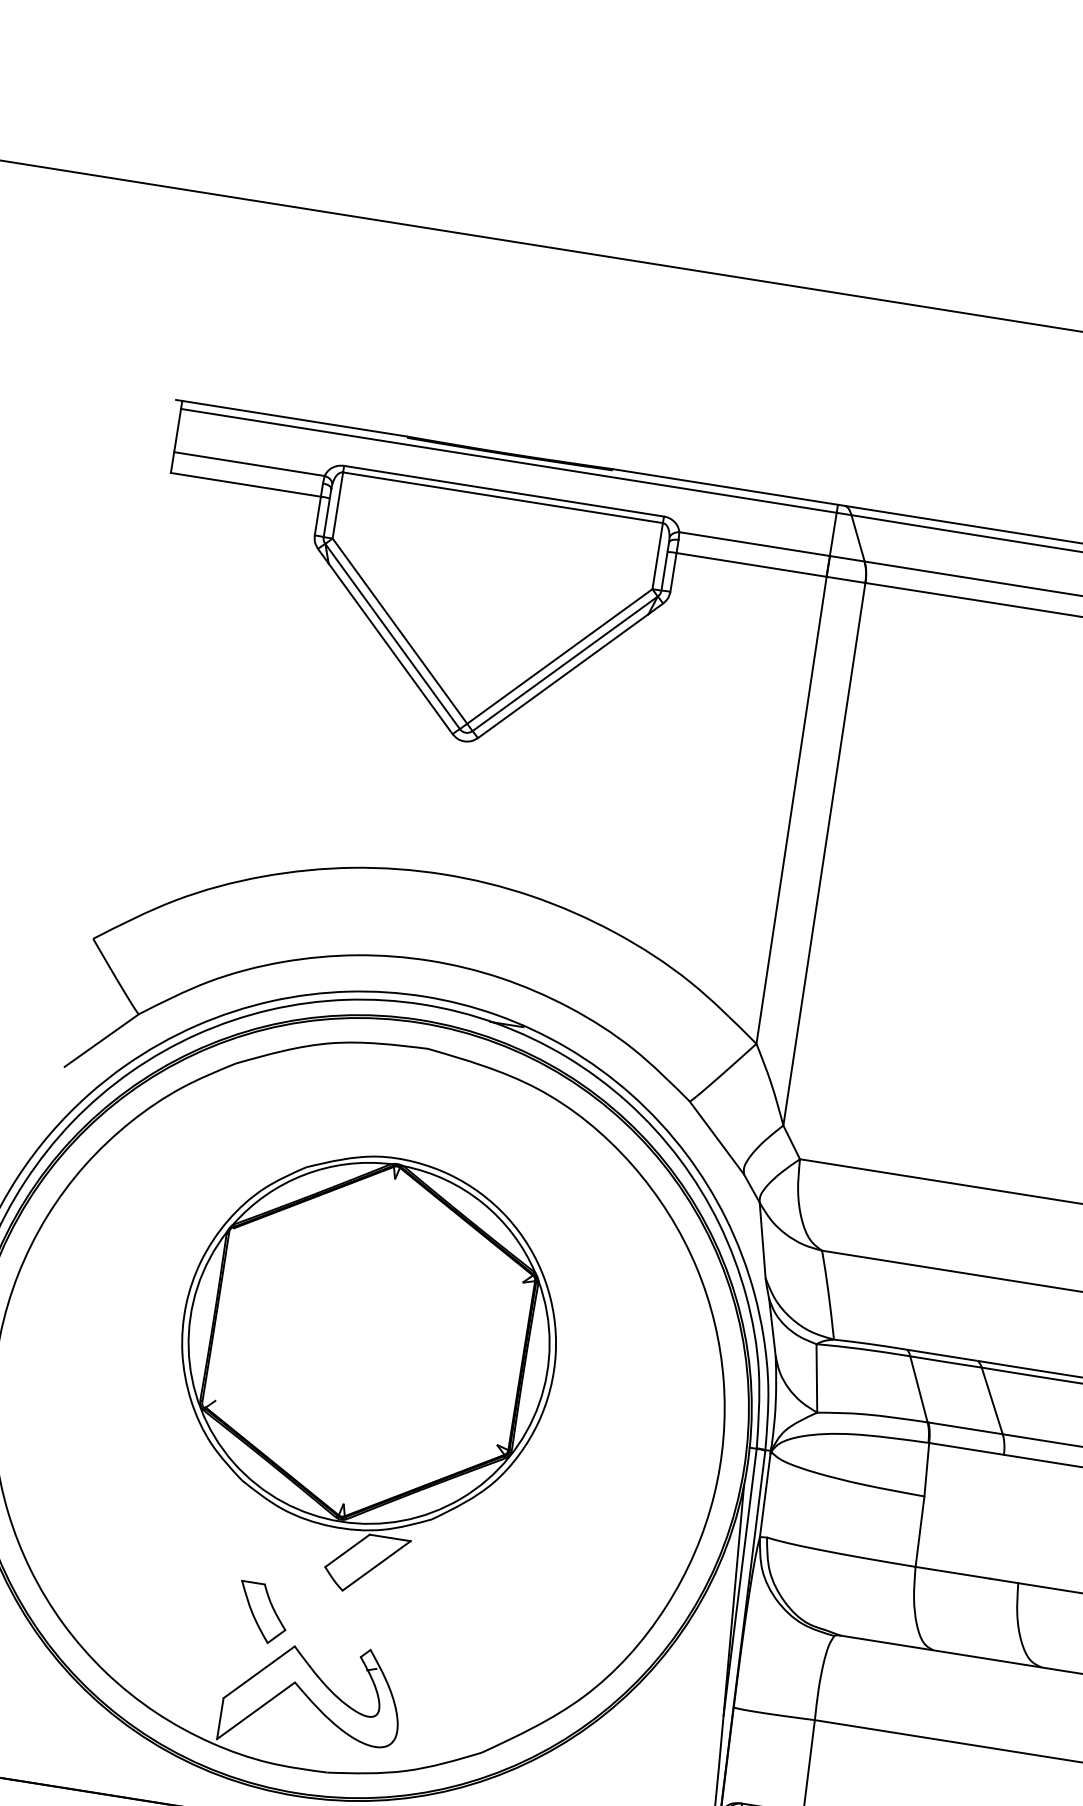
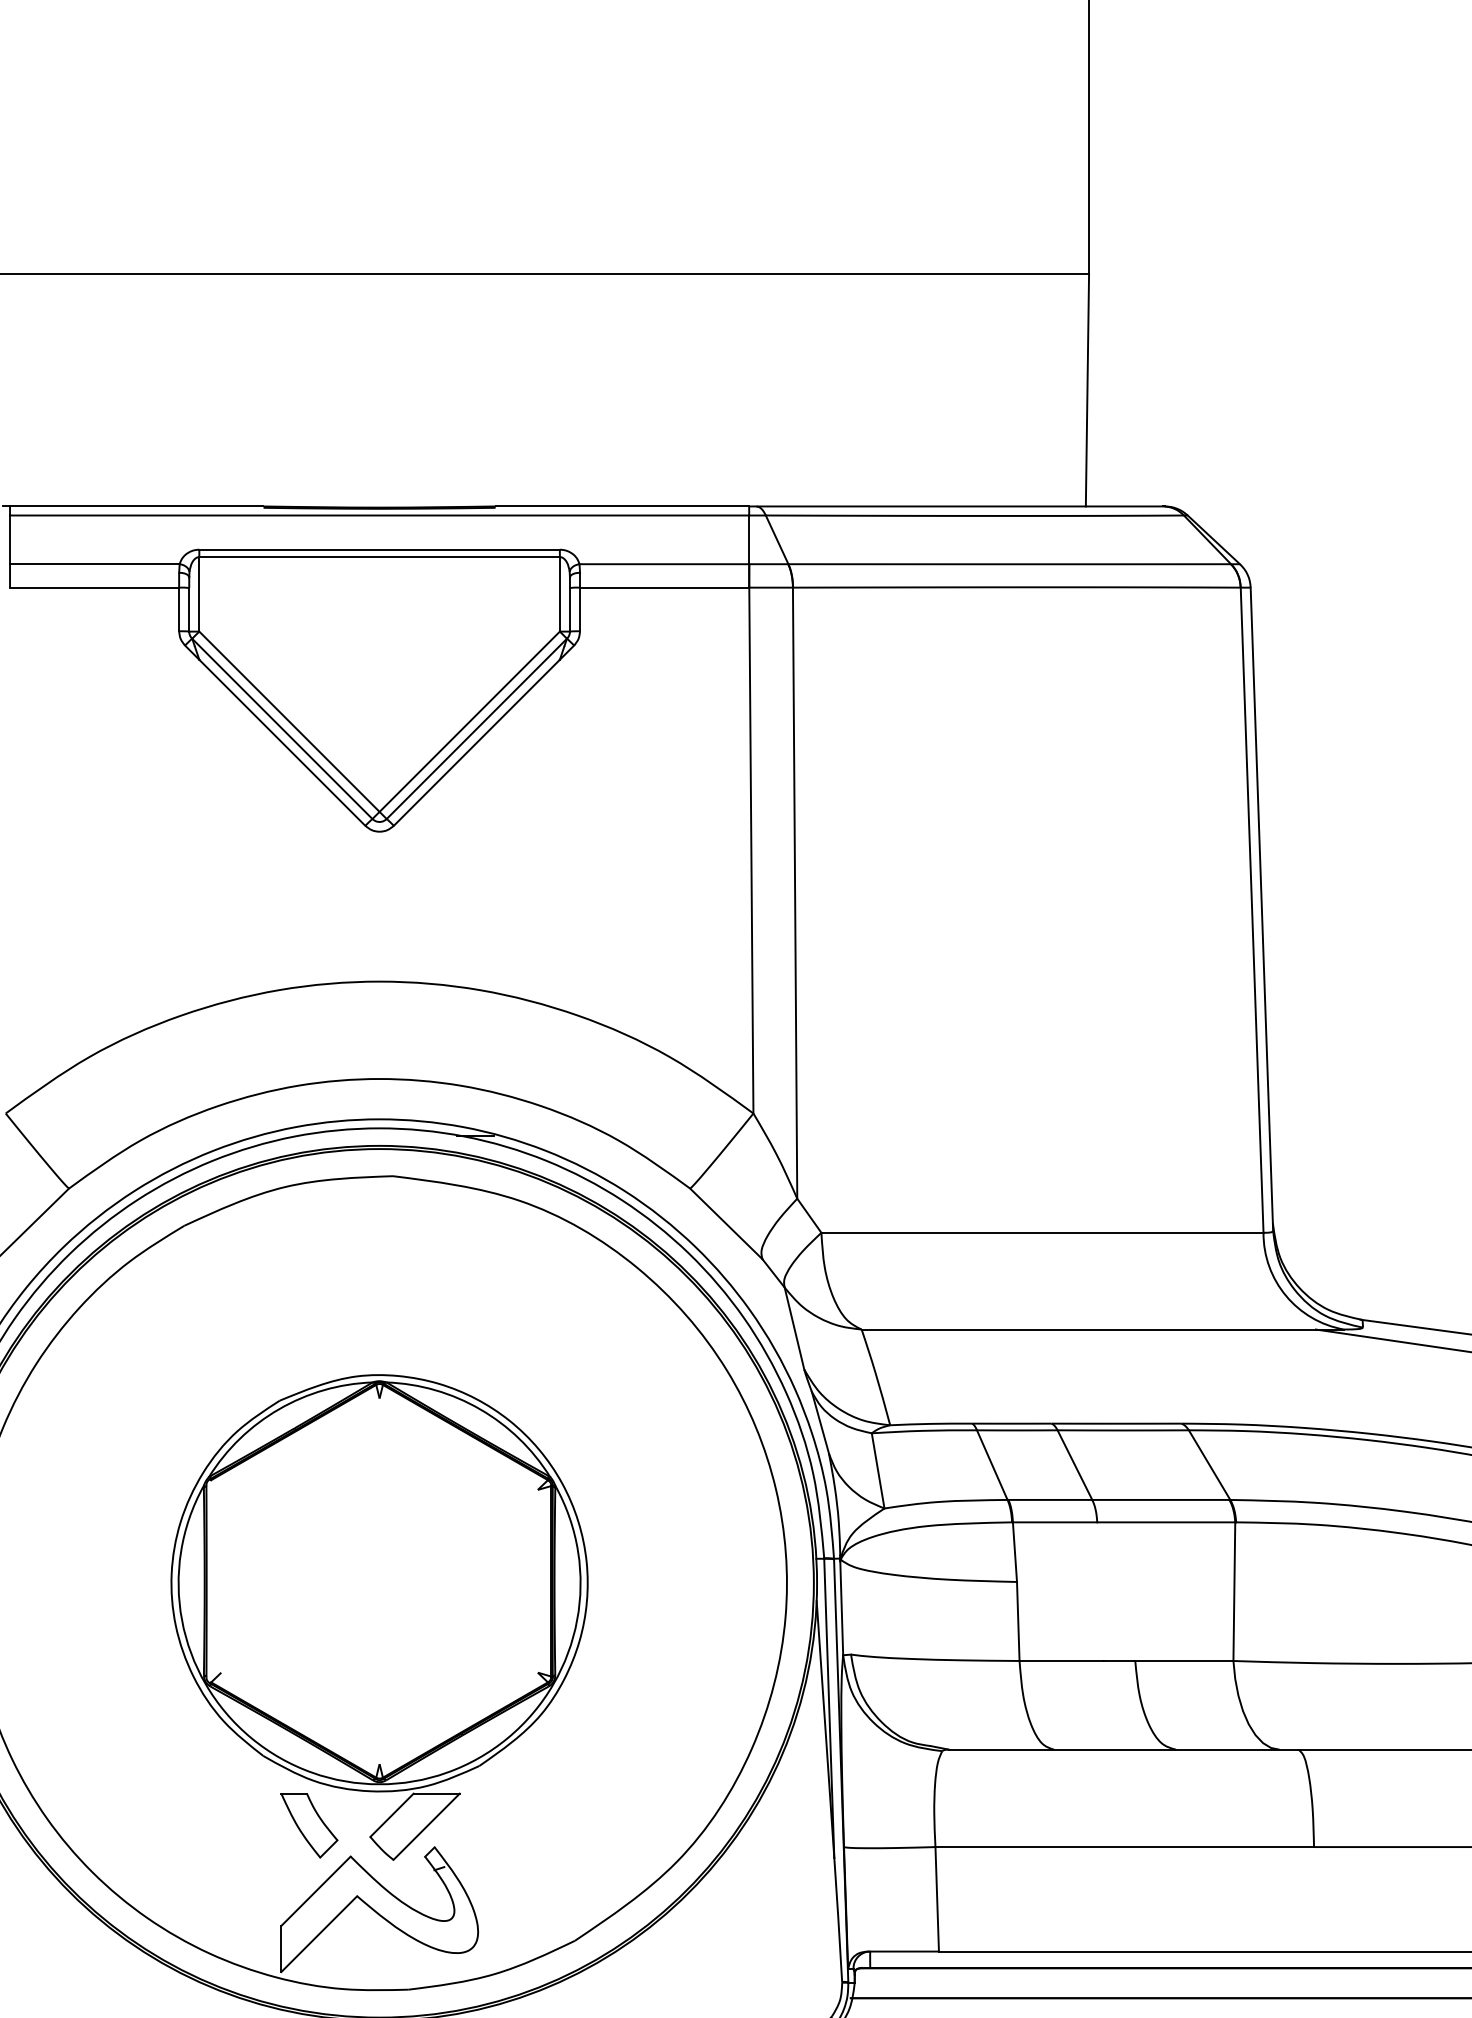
part: (364, 1373) -> (379, 1617), moved

